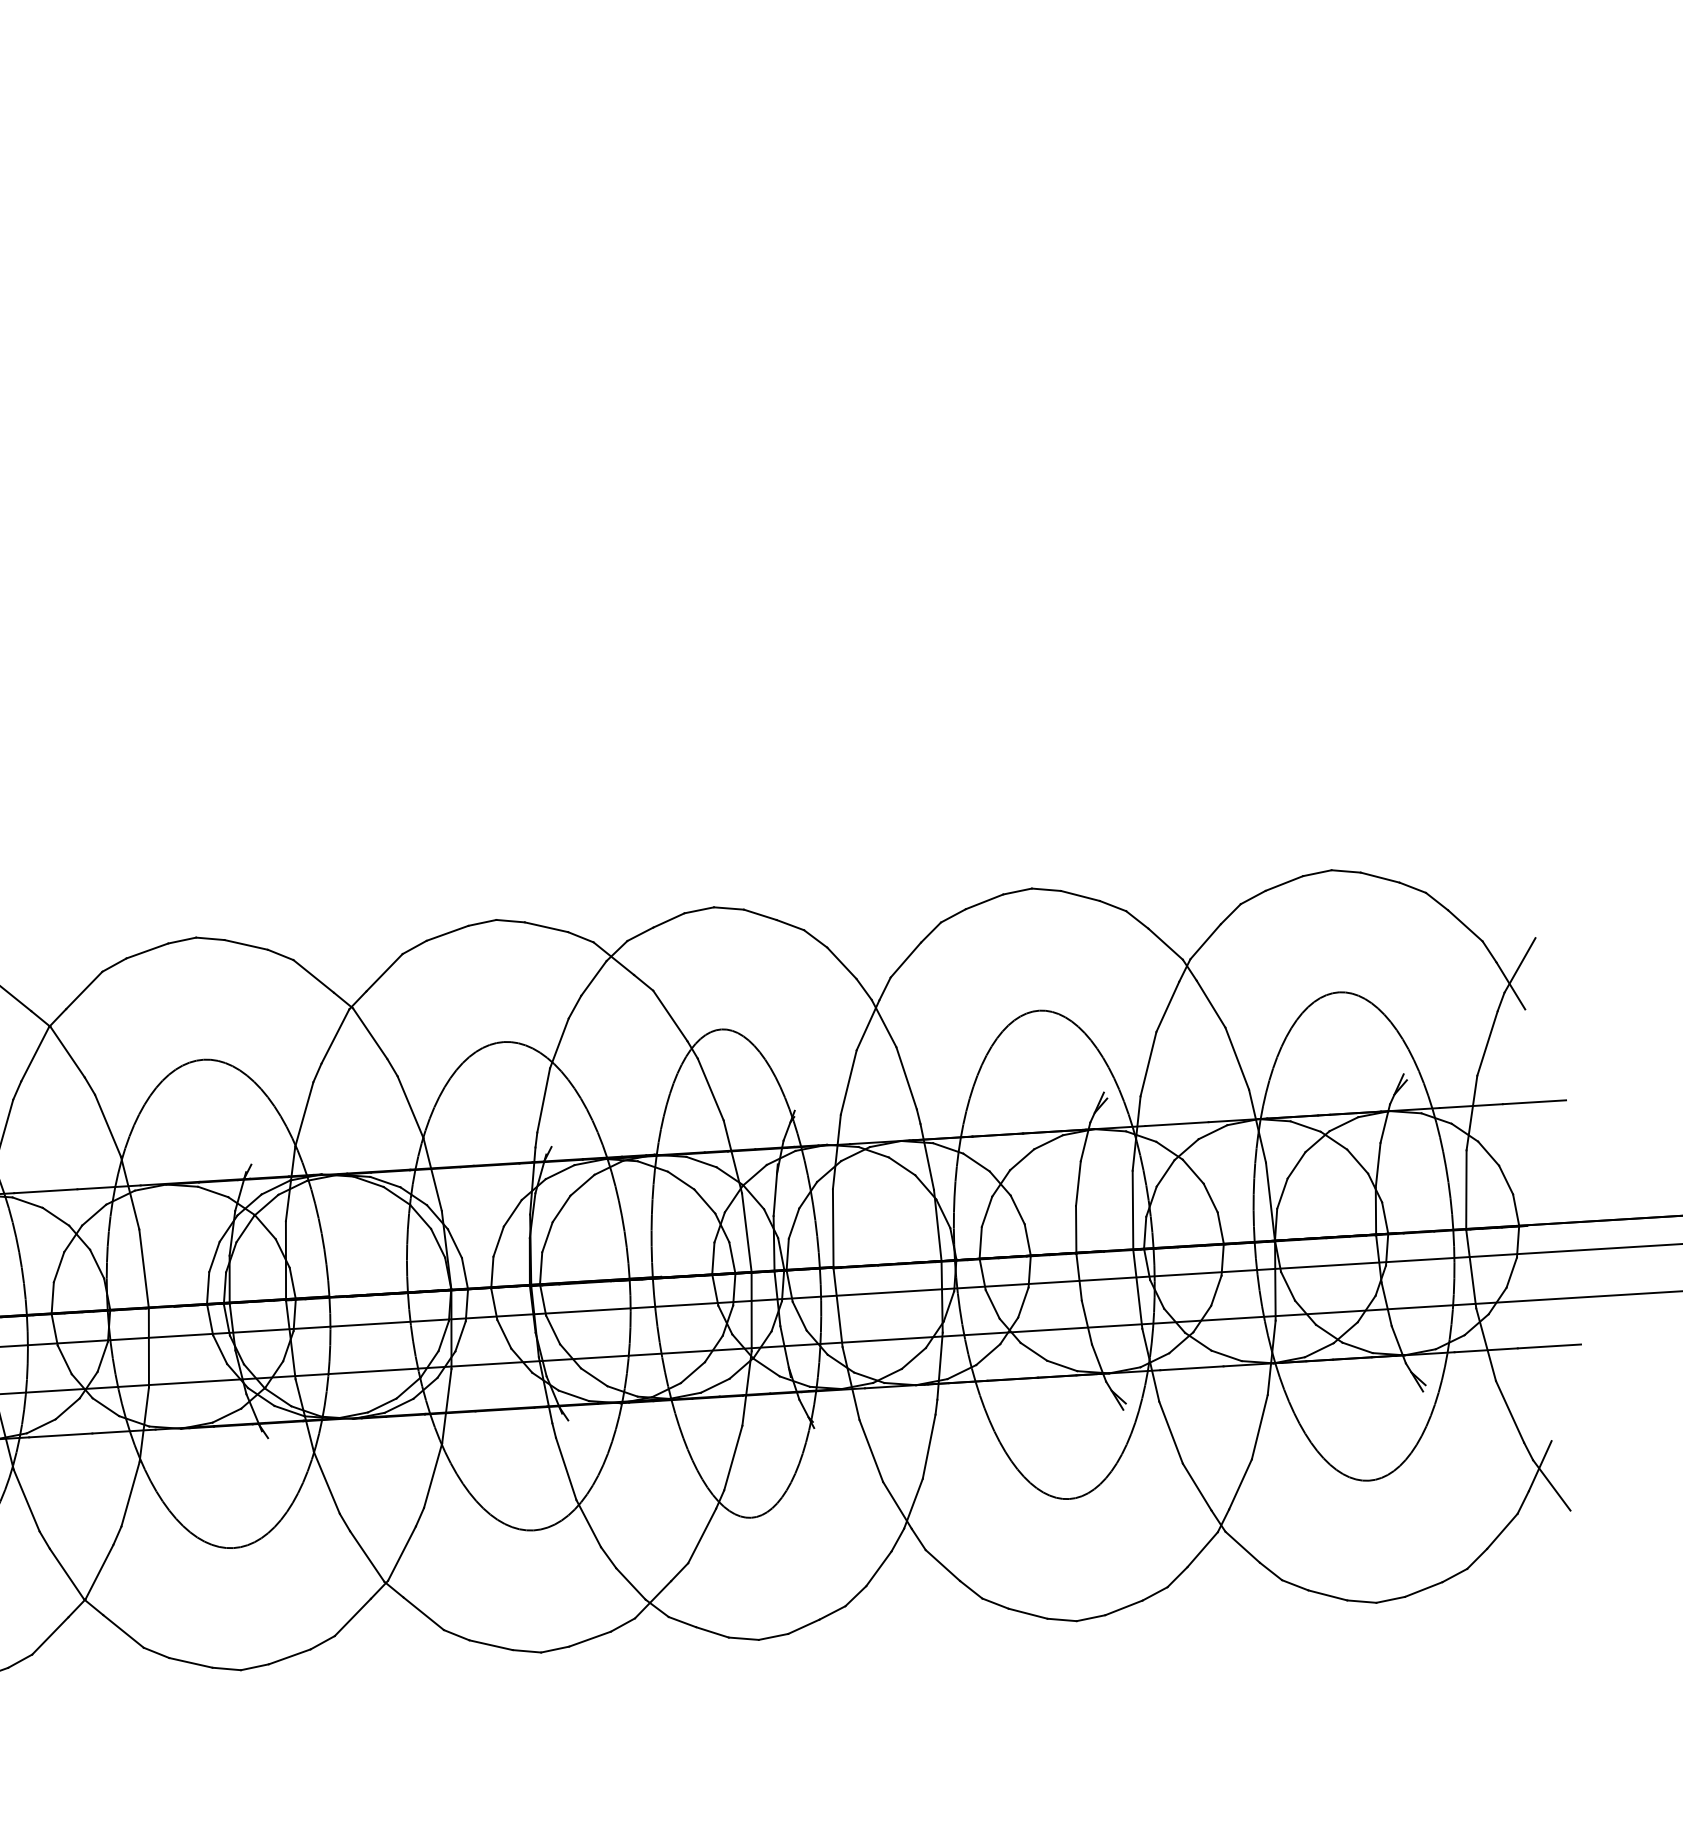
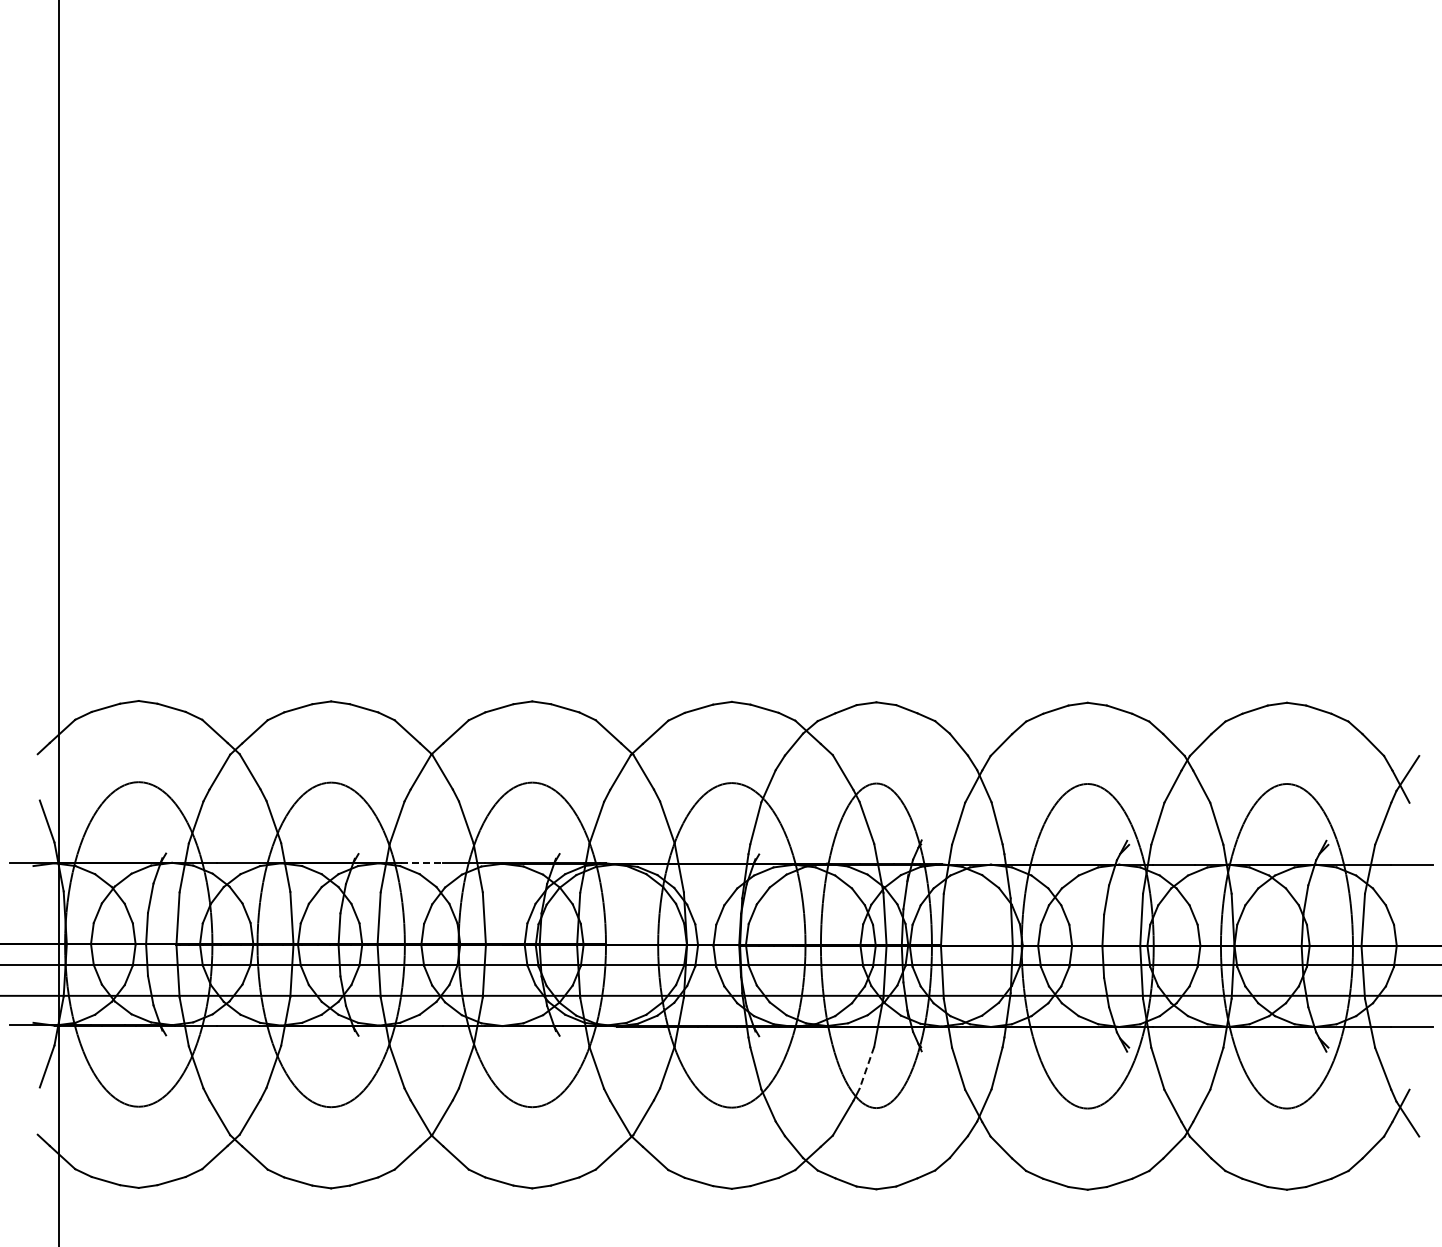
line: (45, 1191) -> (422, 863), solid -> dashed
line: (732, 1459) -> (866, 1068), solid -> dashed

